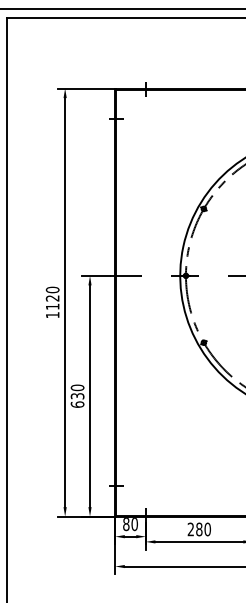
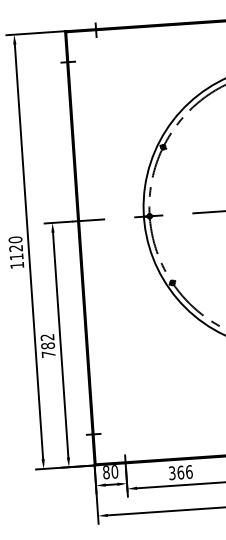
text: (77, 395) -> (47, 345), 630 -> 782
text: (199, 529) -> (180, 472), 280 -> 366

